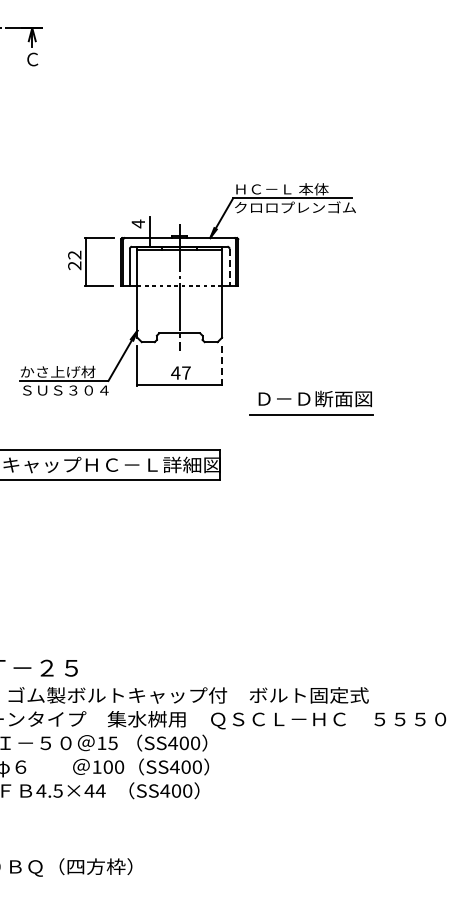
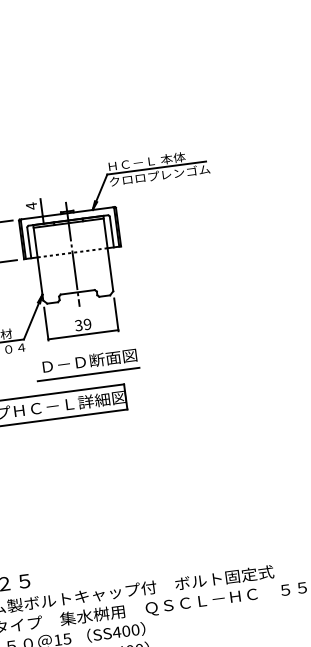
line: (229, 267) -> (111, 232), dashed -> solid
line: (222, 366) -> (116, 315), dashed -> solid
text: (180, 372) -> (82, 324), 47 -> 39
part: (311, 402) -> (87, 364), moved

